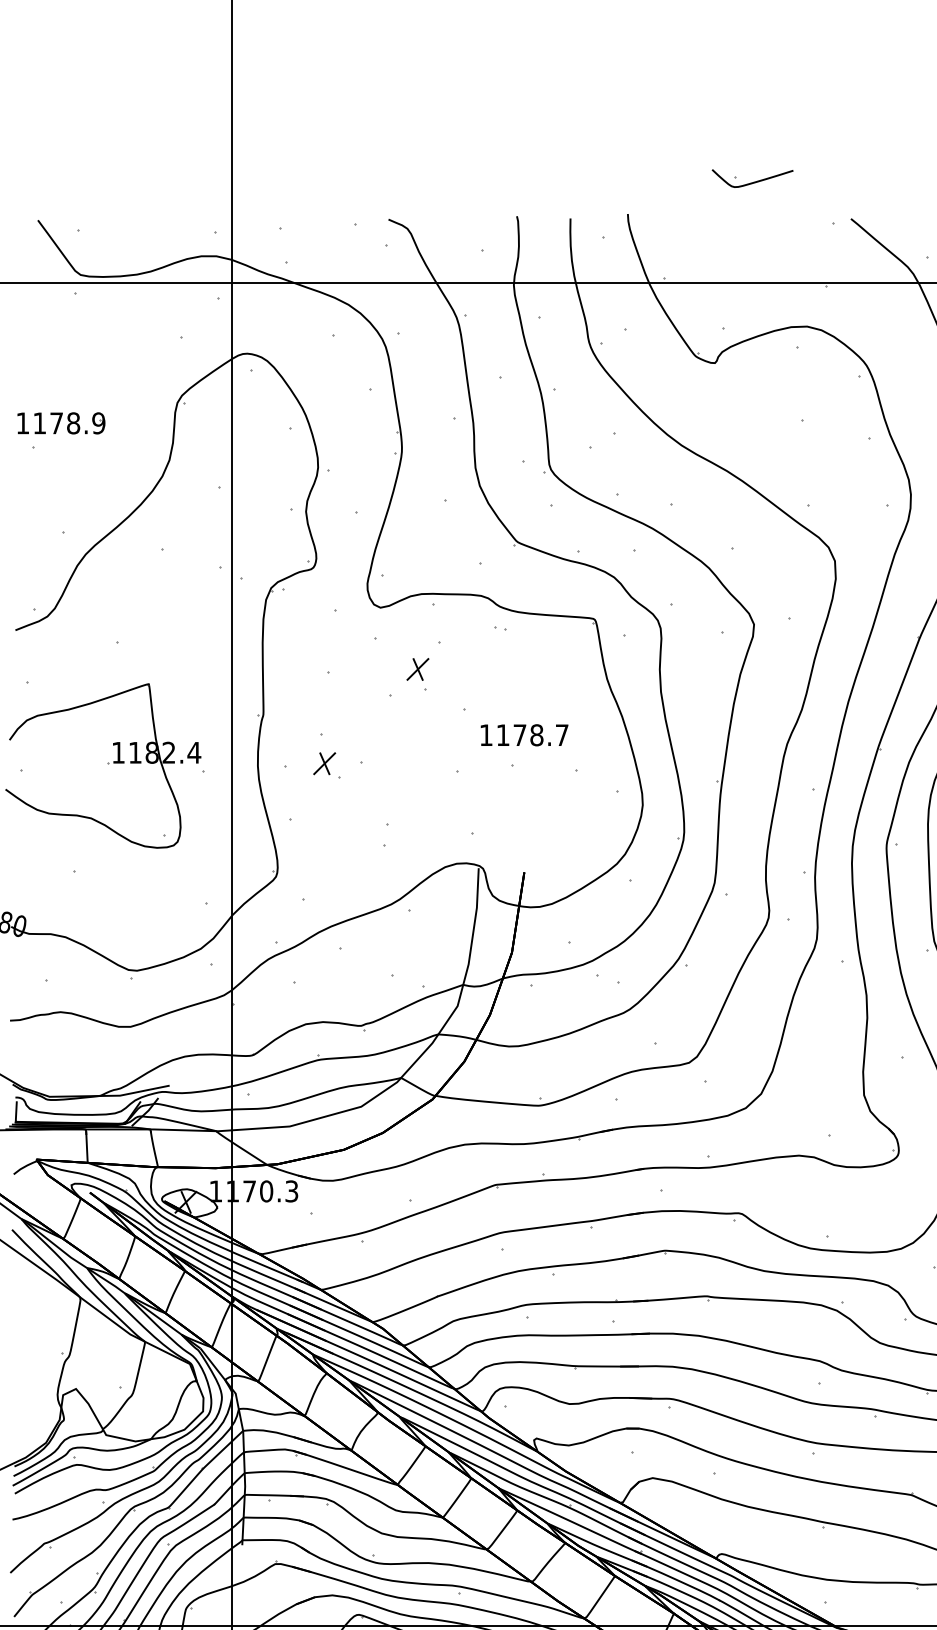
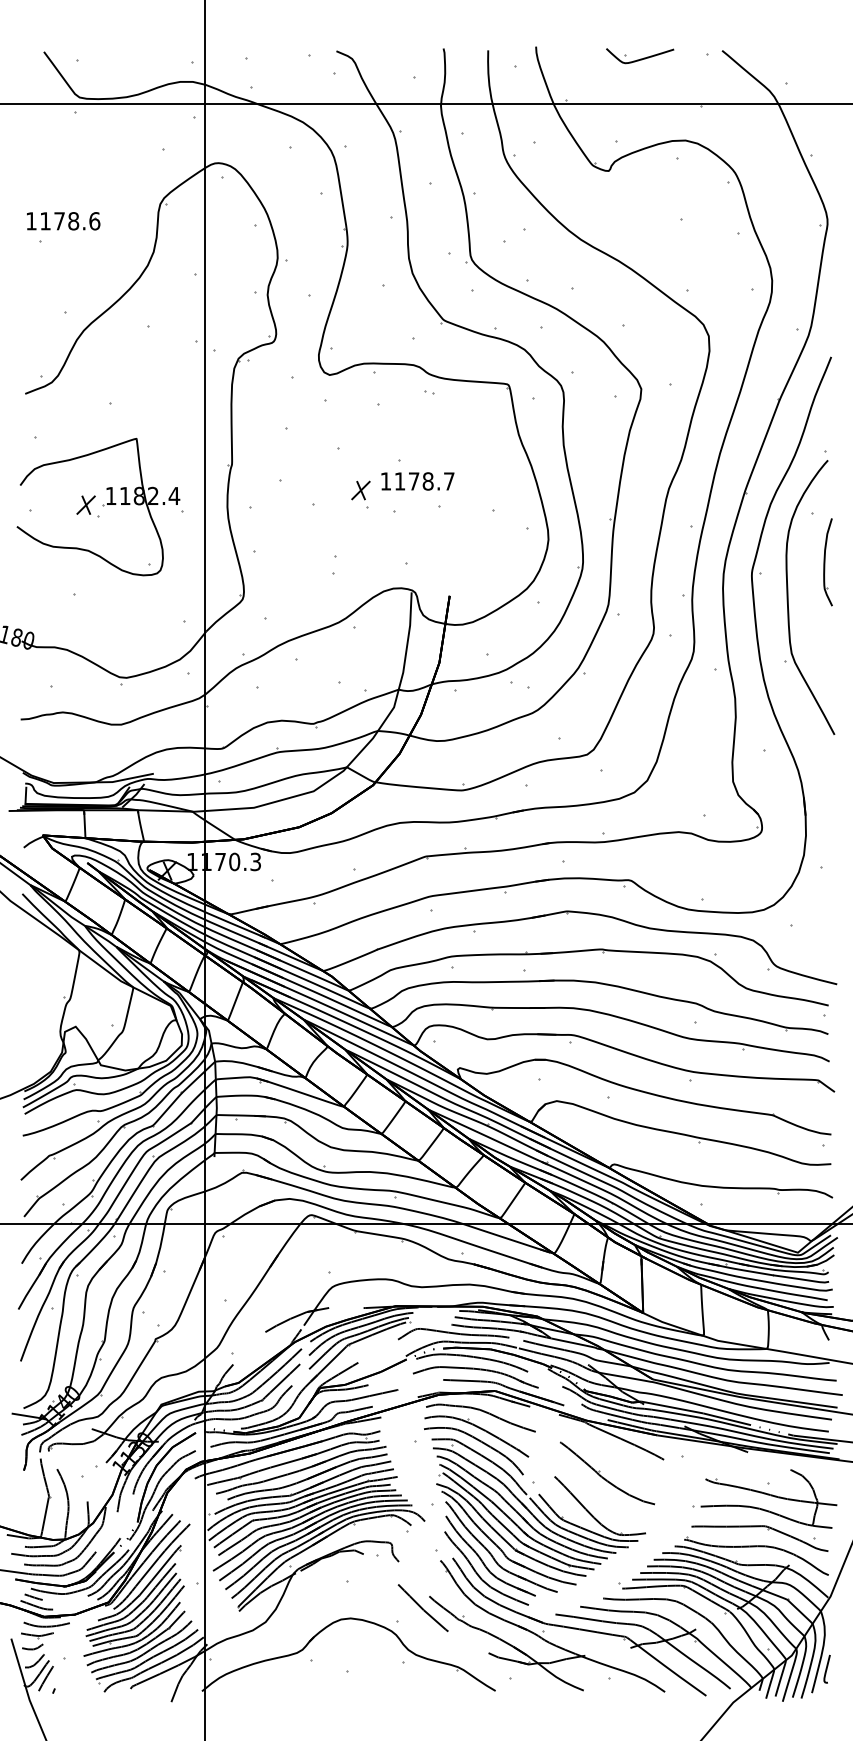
part: (753, 179) -> (640, 56), moved
text: (98, 423) -> (94, 221), 1178.9 -> 1178.6
part: (417, 674) -> (360, 494), moved
text: (524, 735) -> (417, 481), moved
part: (326, 765) -> (87, 506), moved

